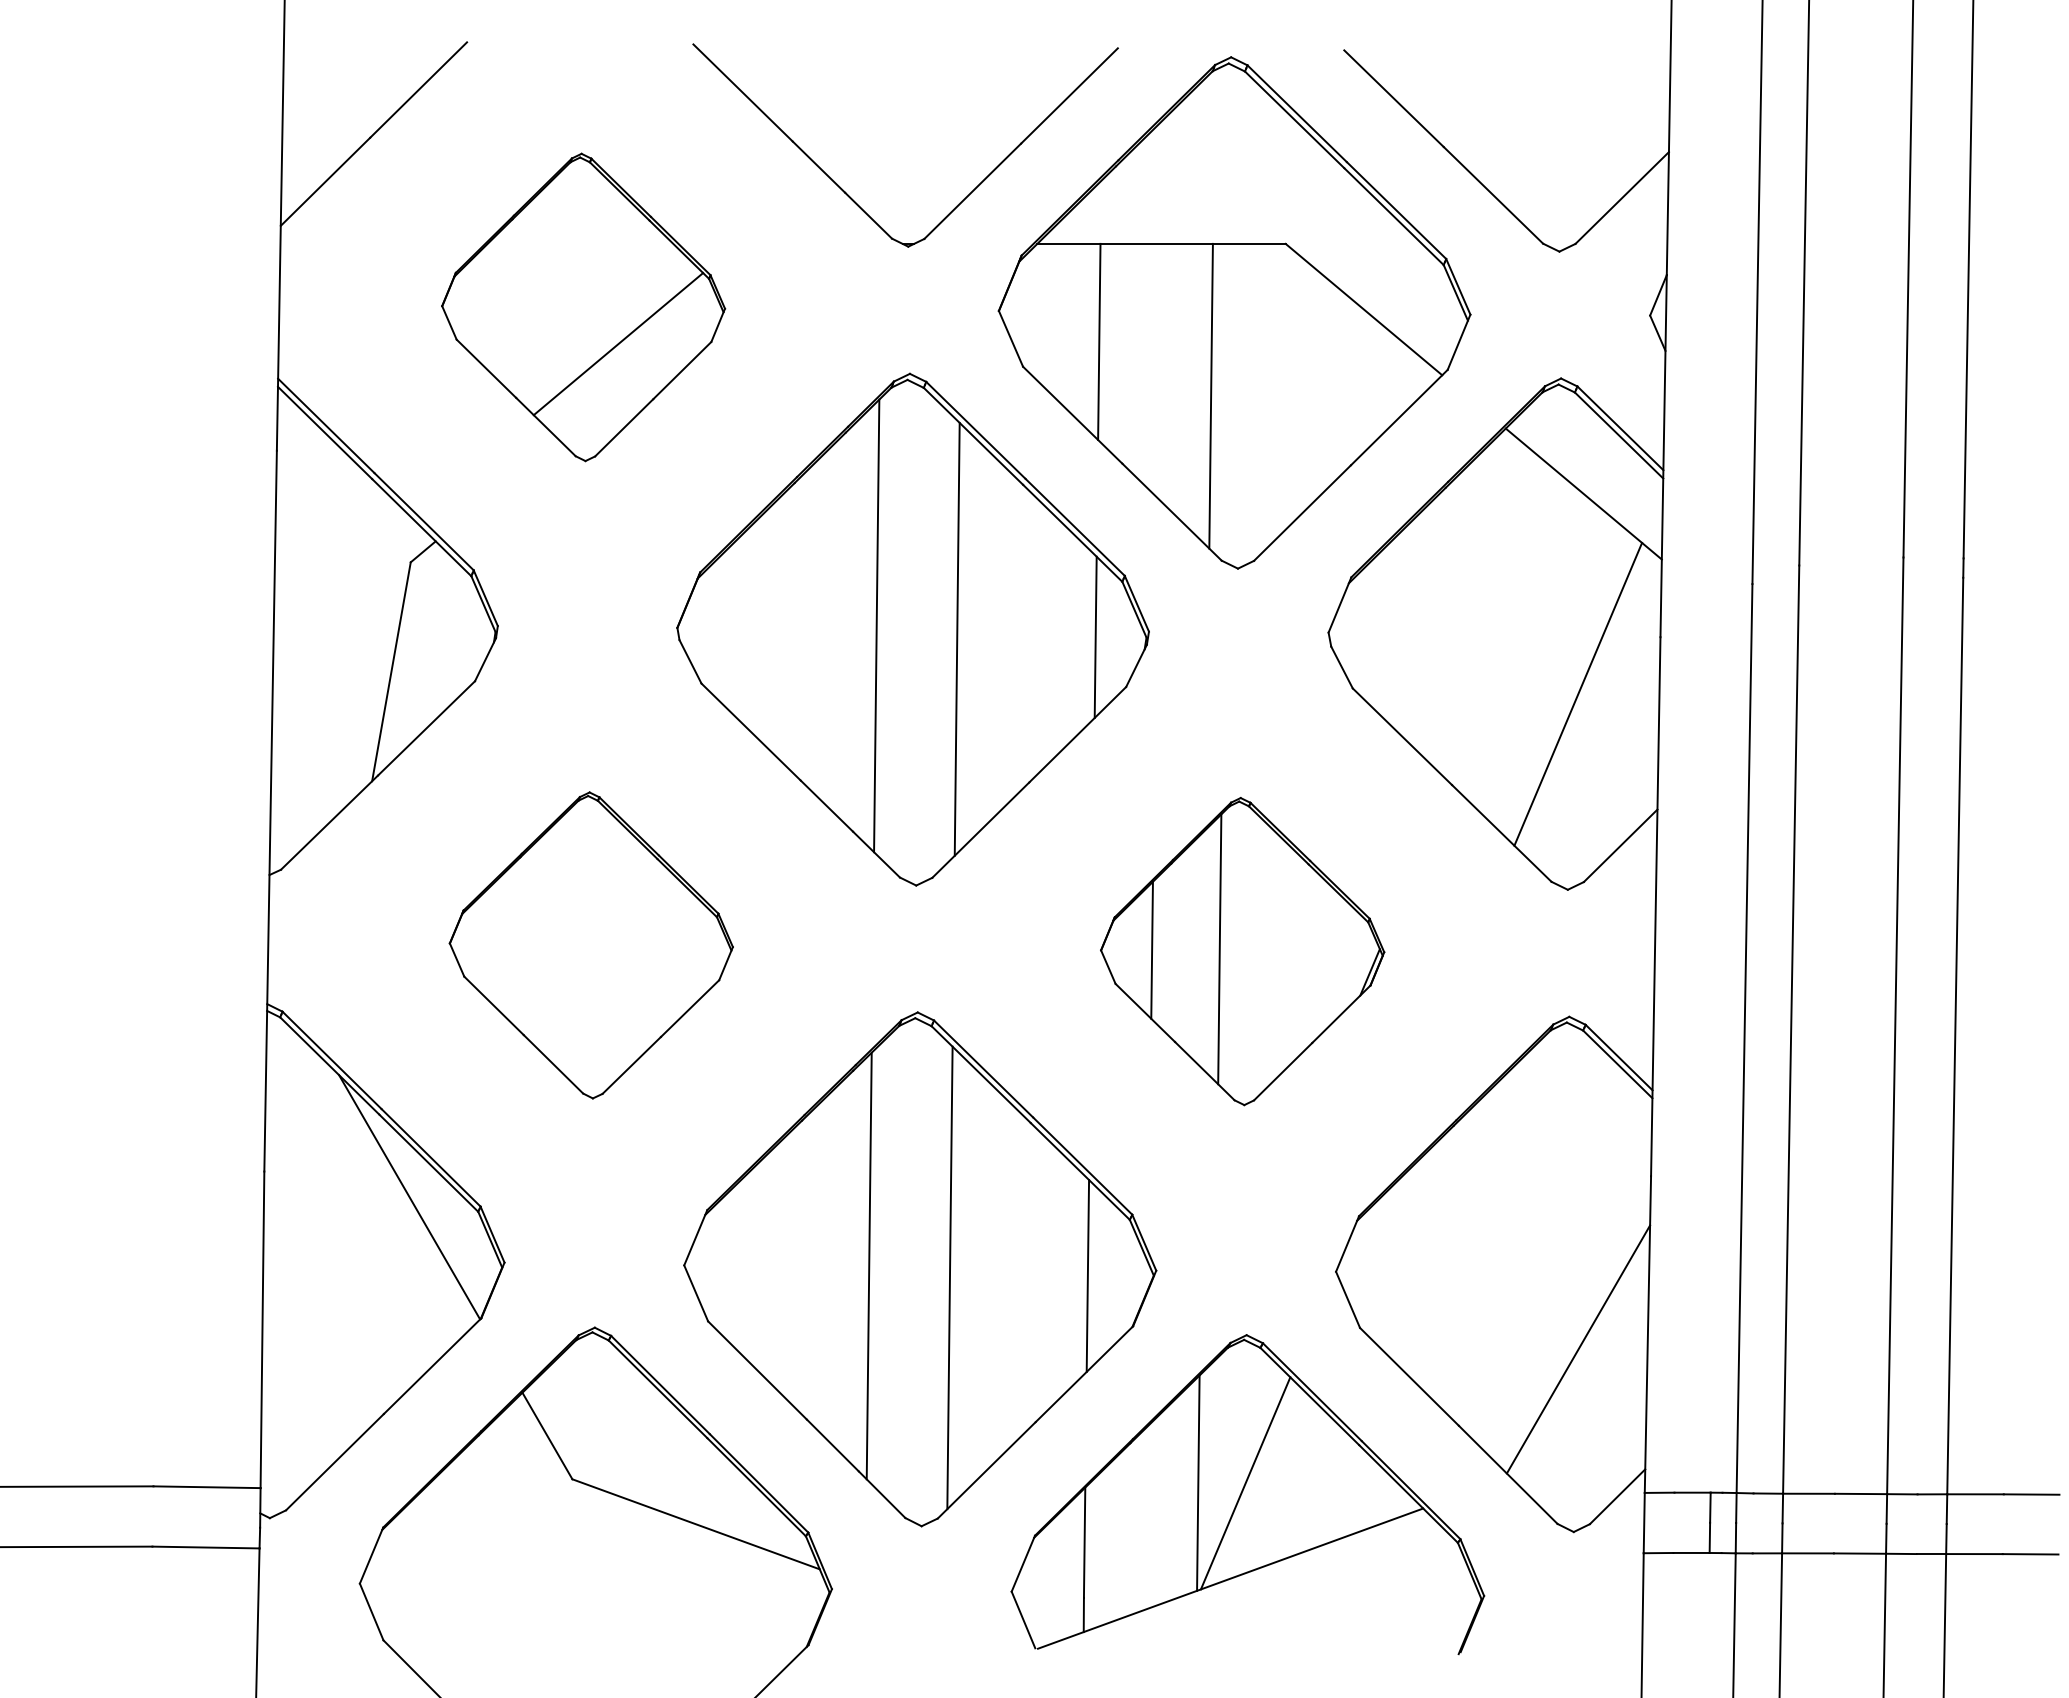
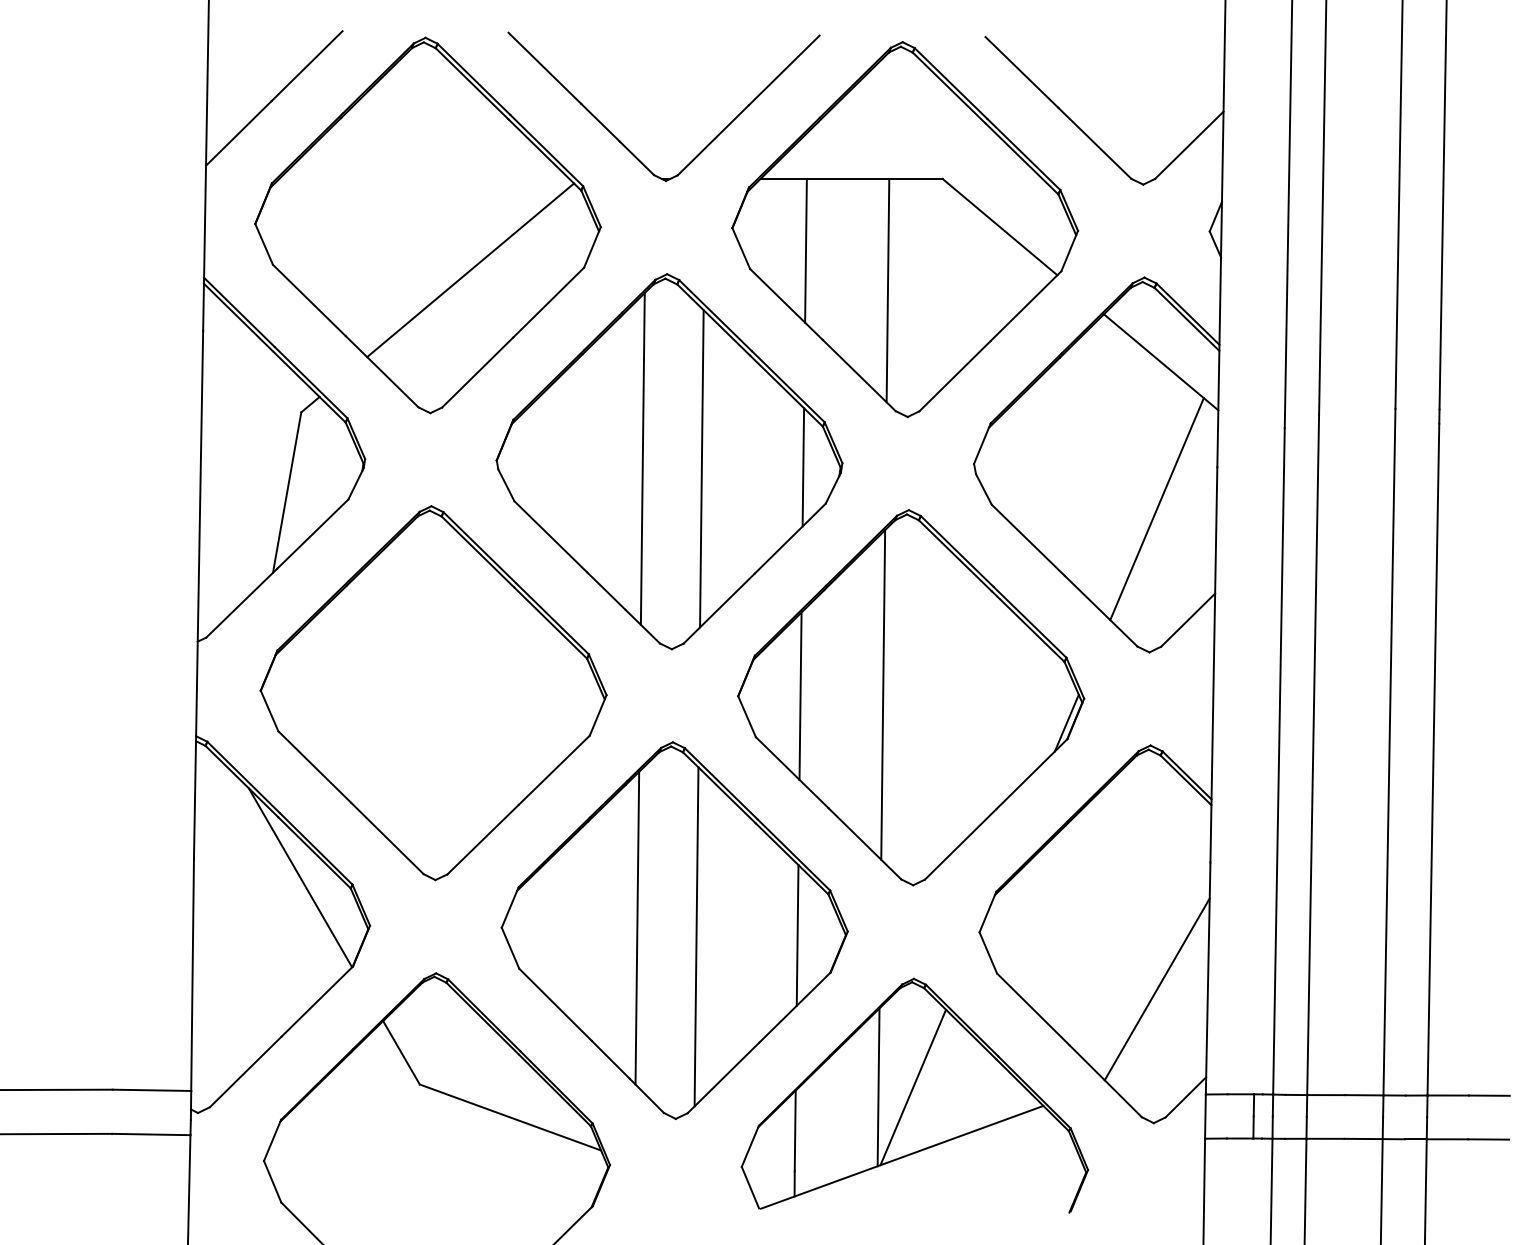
part: (583, 307) -> (427, 225), size x1.67
part: (591, 945) -> (433, 693), size x1.67
part: (1242, 951) -> (910, 697), size x1.67

